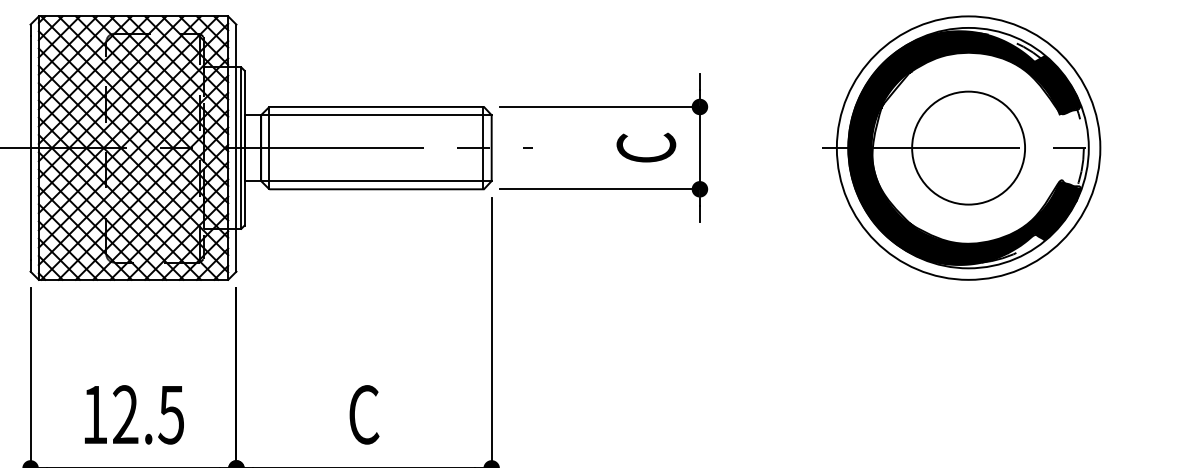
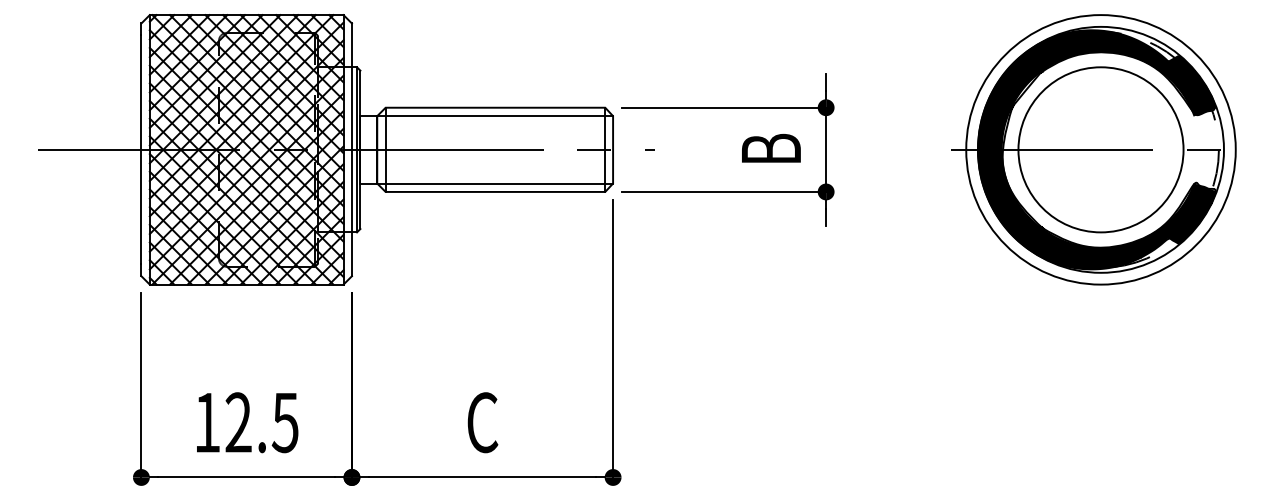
text: (645, 146) -> (770, 148), C -> B
circle: (968, 147) -> (1100, 149), size x1.43

